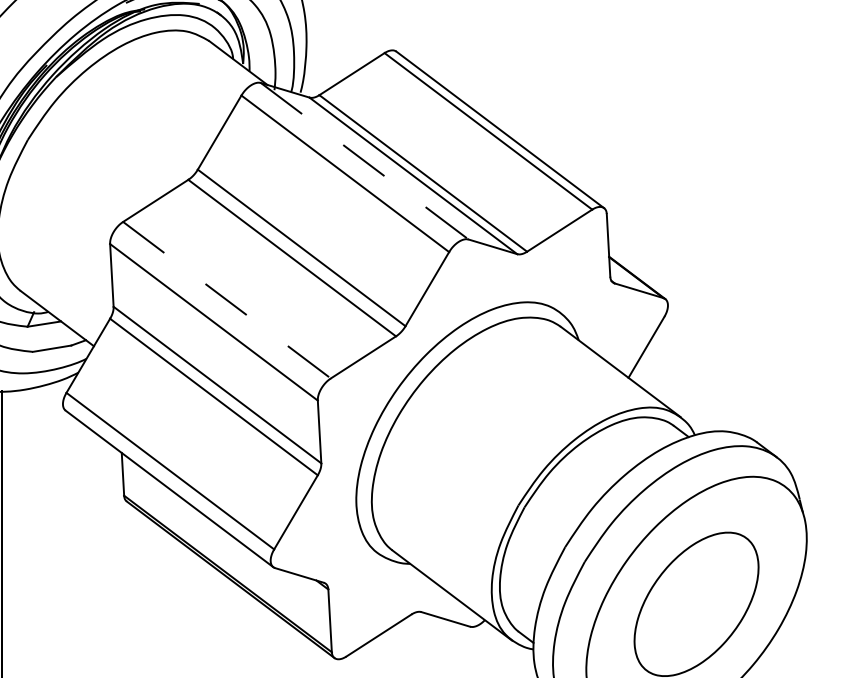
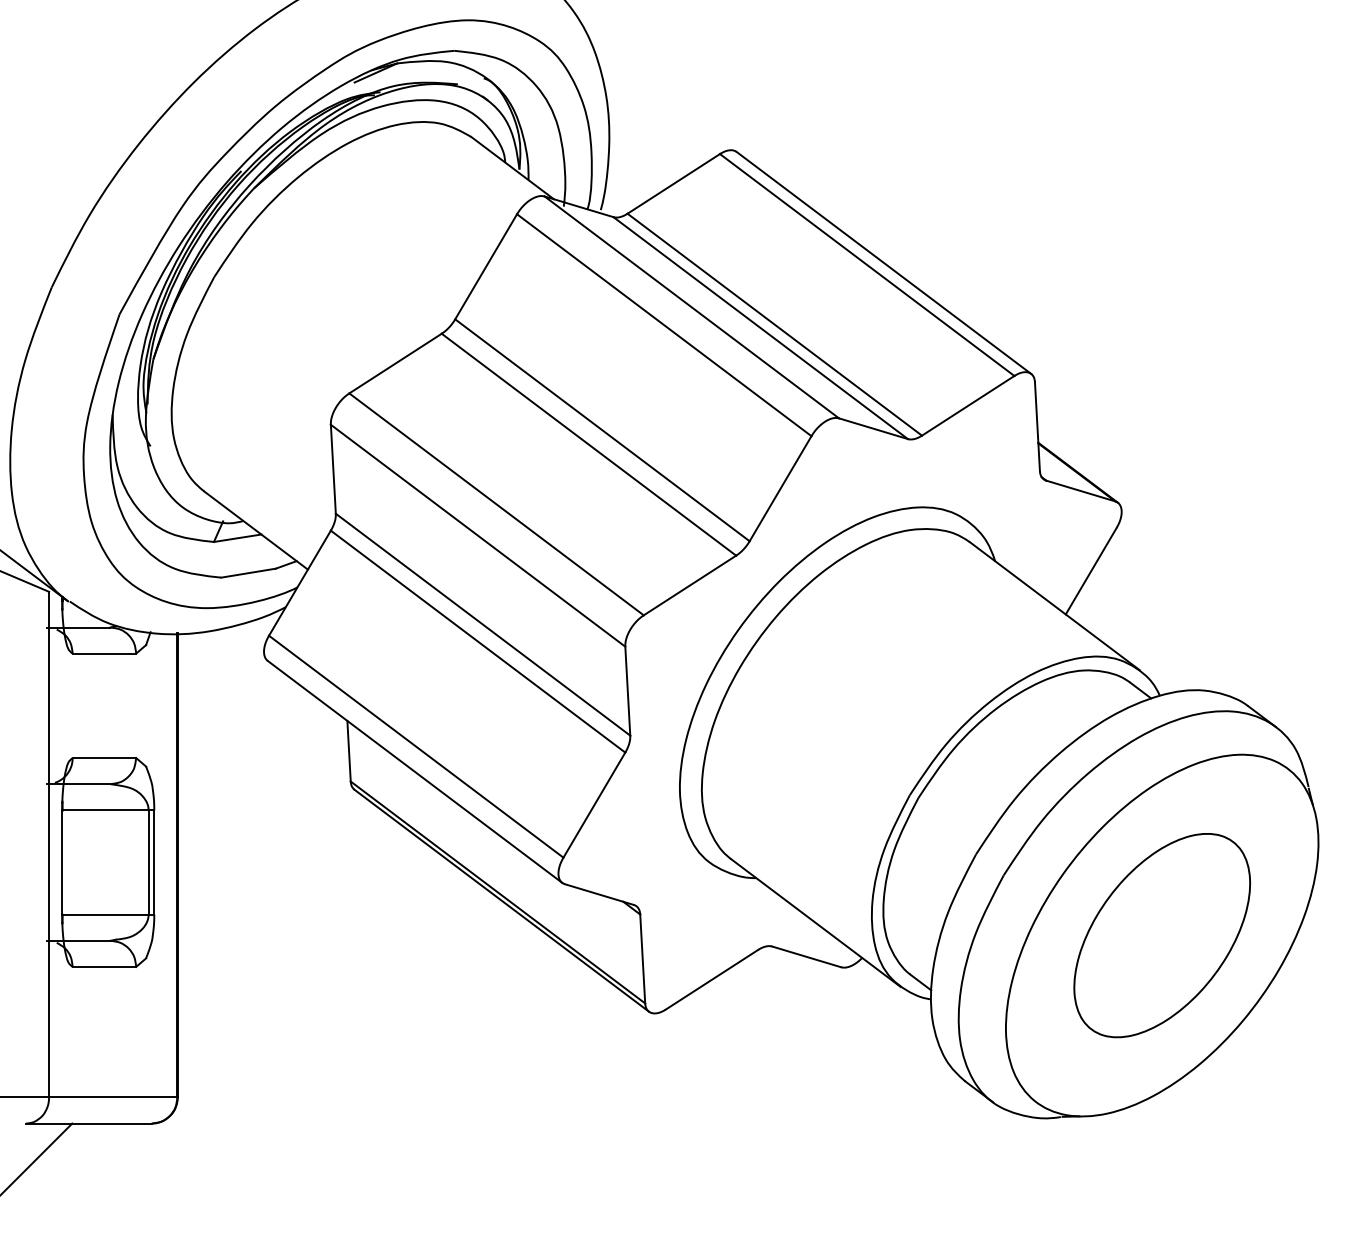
line: (365, 161) -> (692, 307), dashed -> solid
line: (226, 300) -> (496, 504), dashed -> solid

